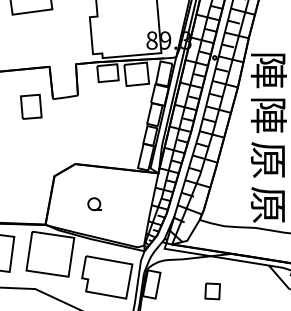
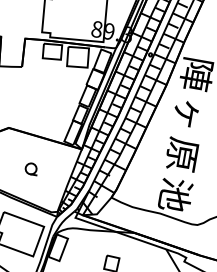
text: (268, 115) -> (189, 114), 陣 -> ヶ
part: (94, 204) -> (31, 169), moved
text: (268, 205) -> (175, 195), 原 -> 池

